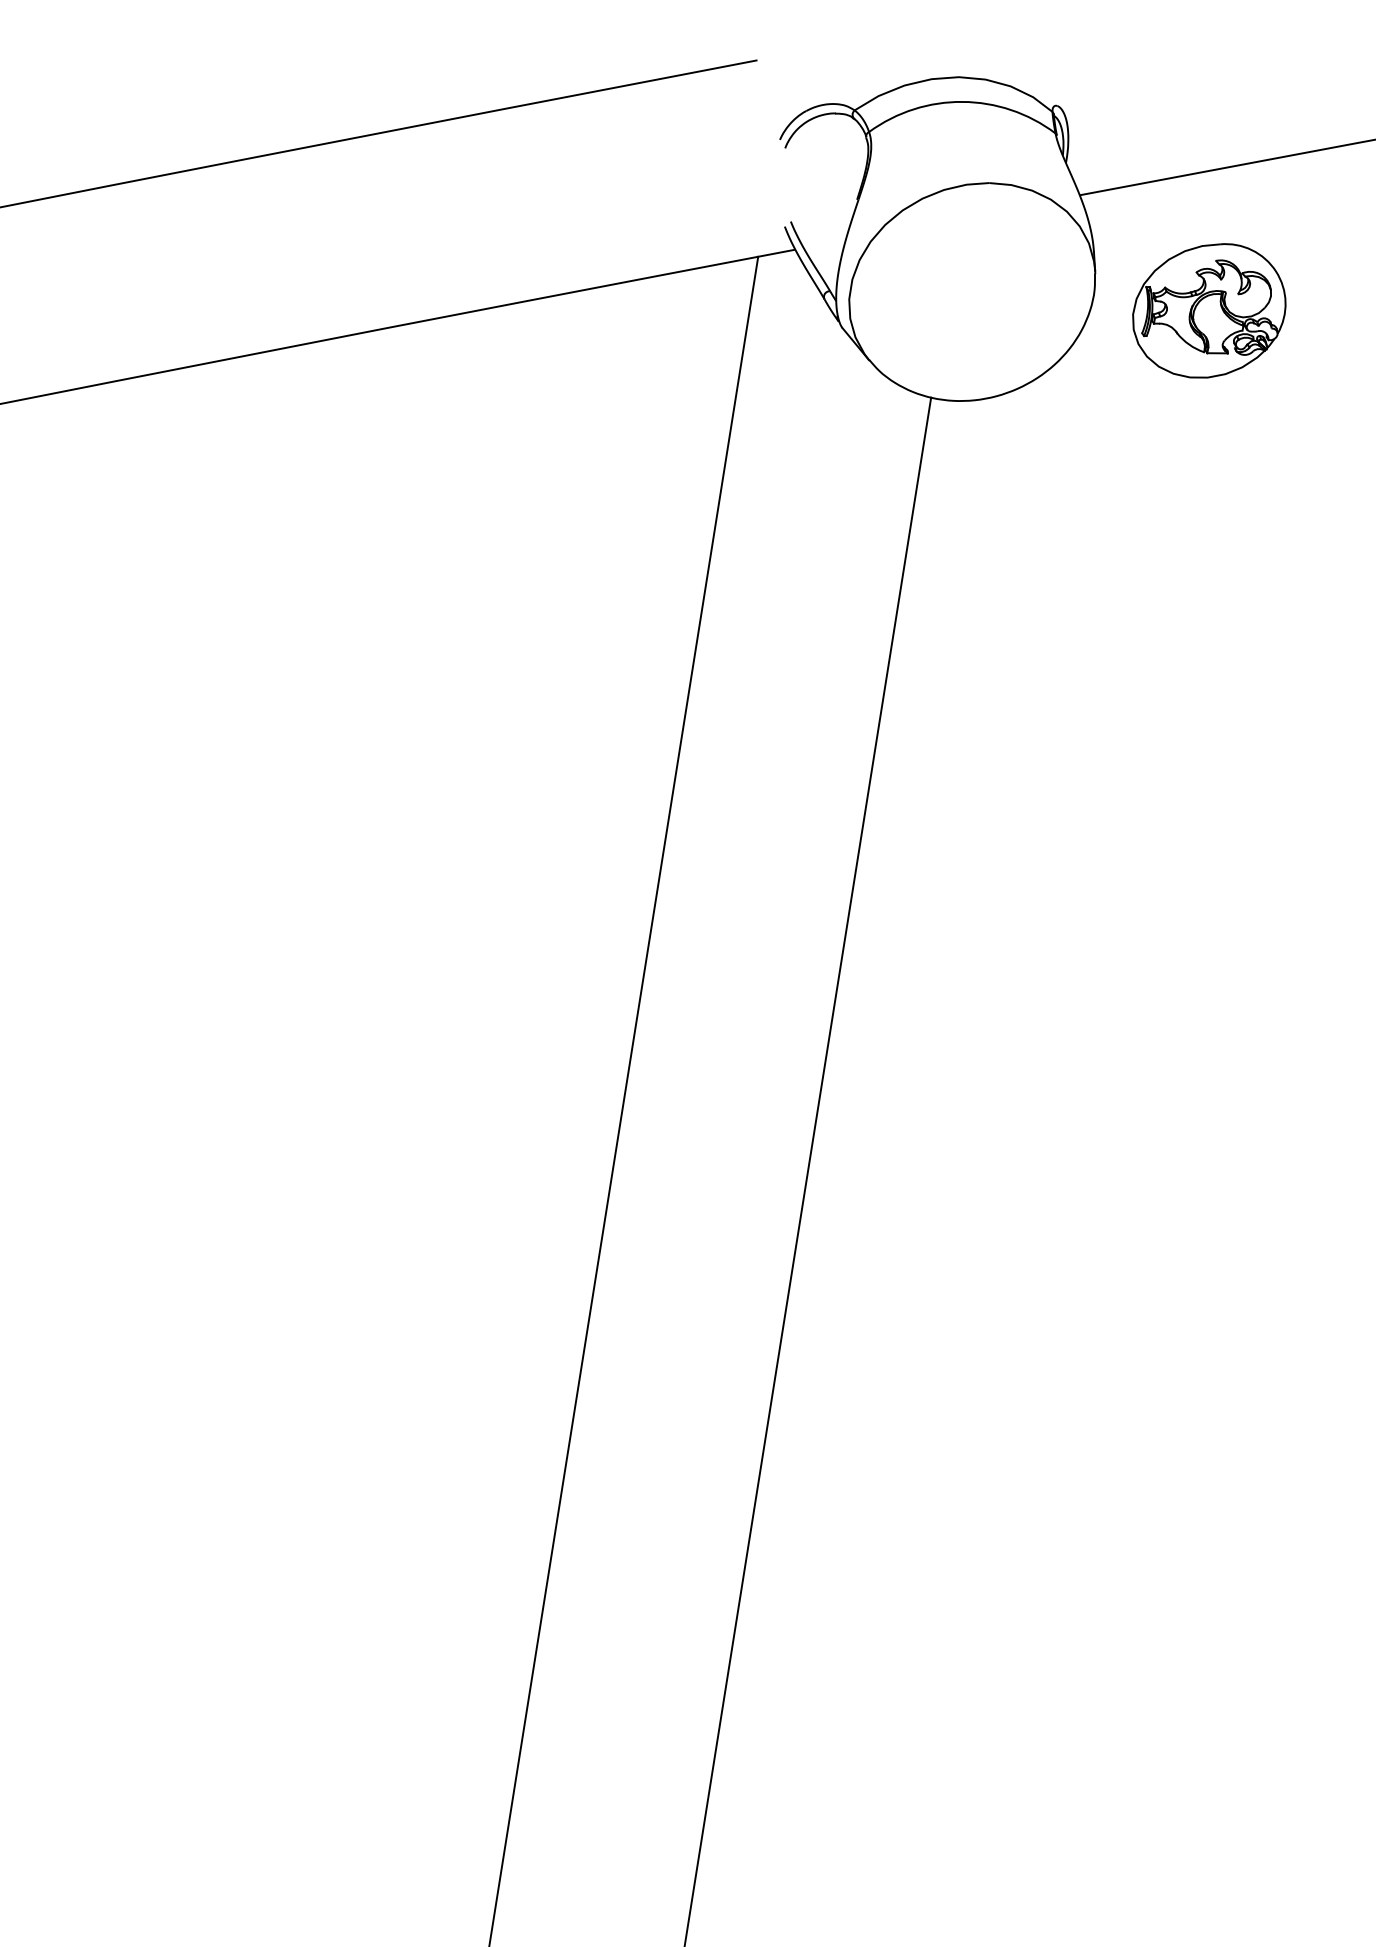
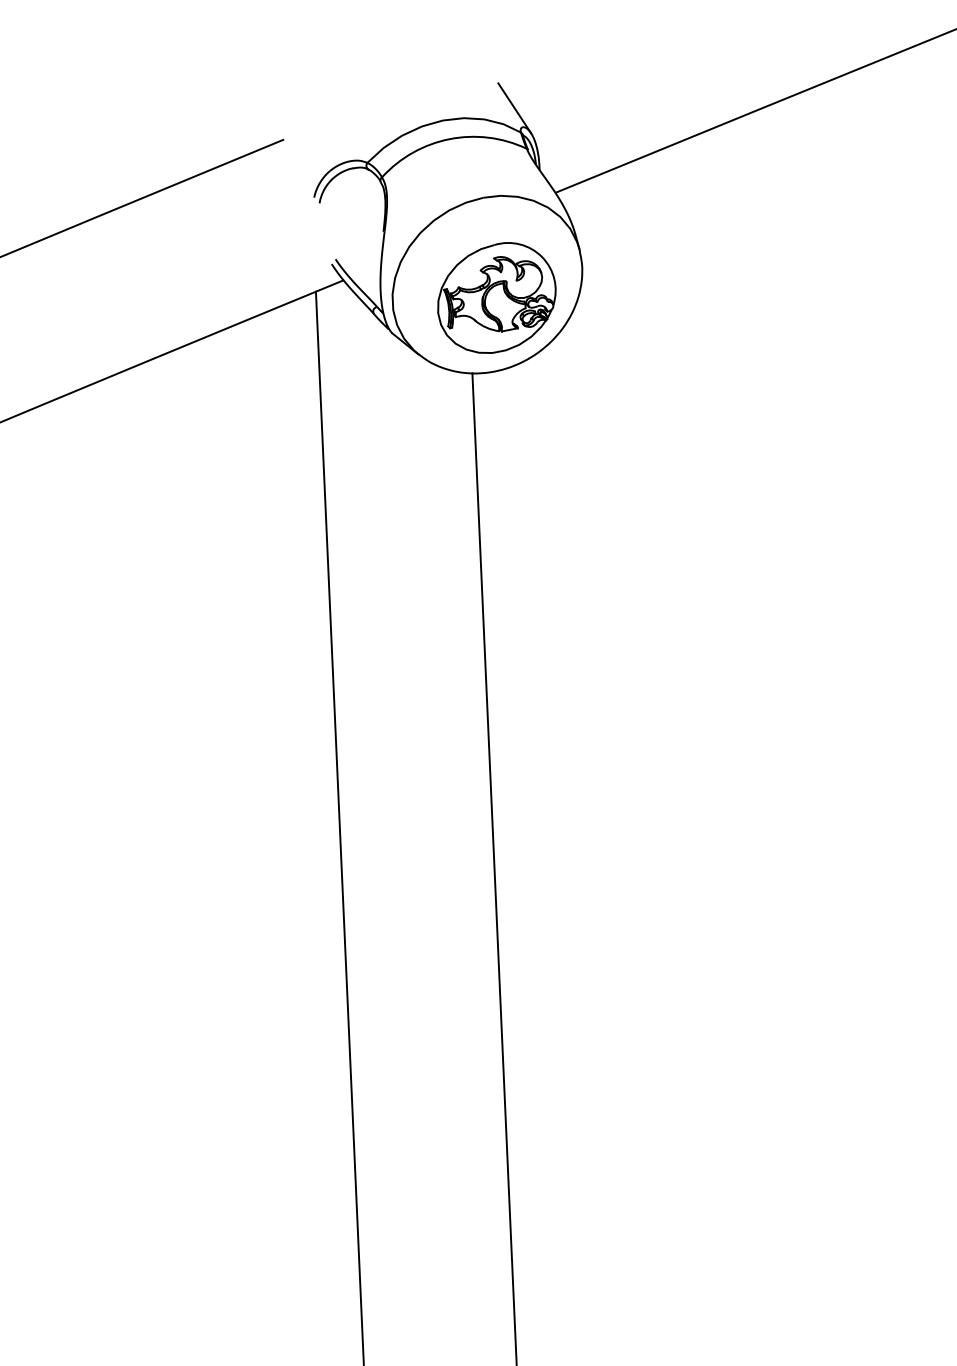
line: (1050, 80) -> (514, 108), added
part: (1209, 310) -> (496, 297), moved

